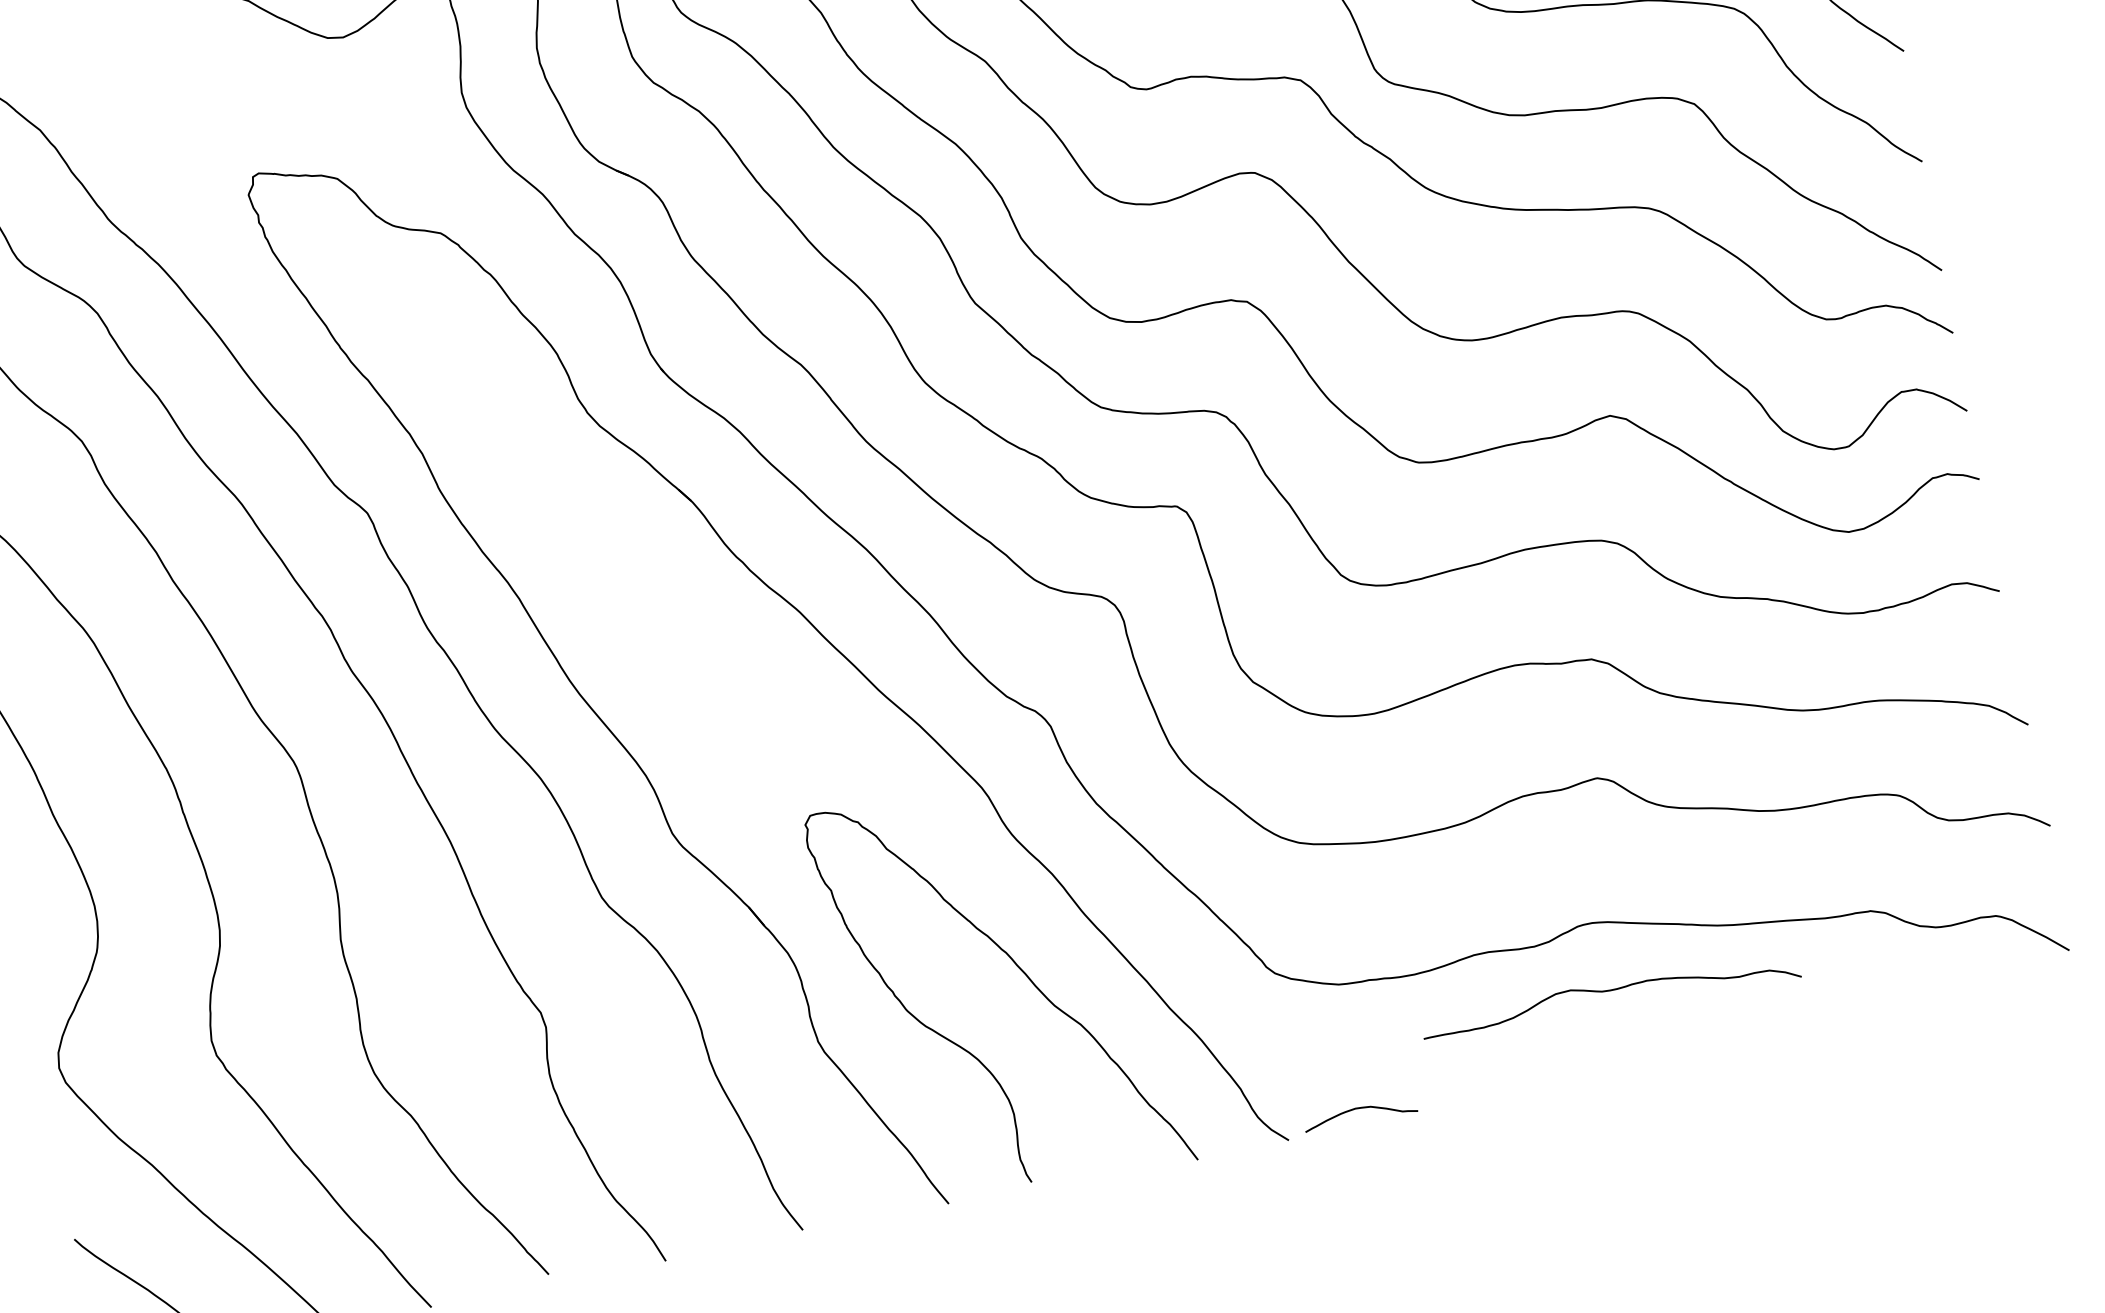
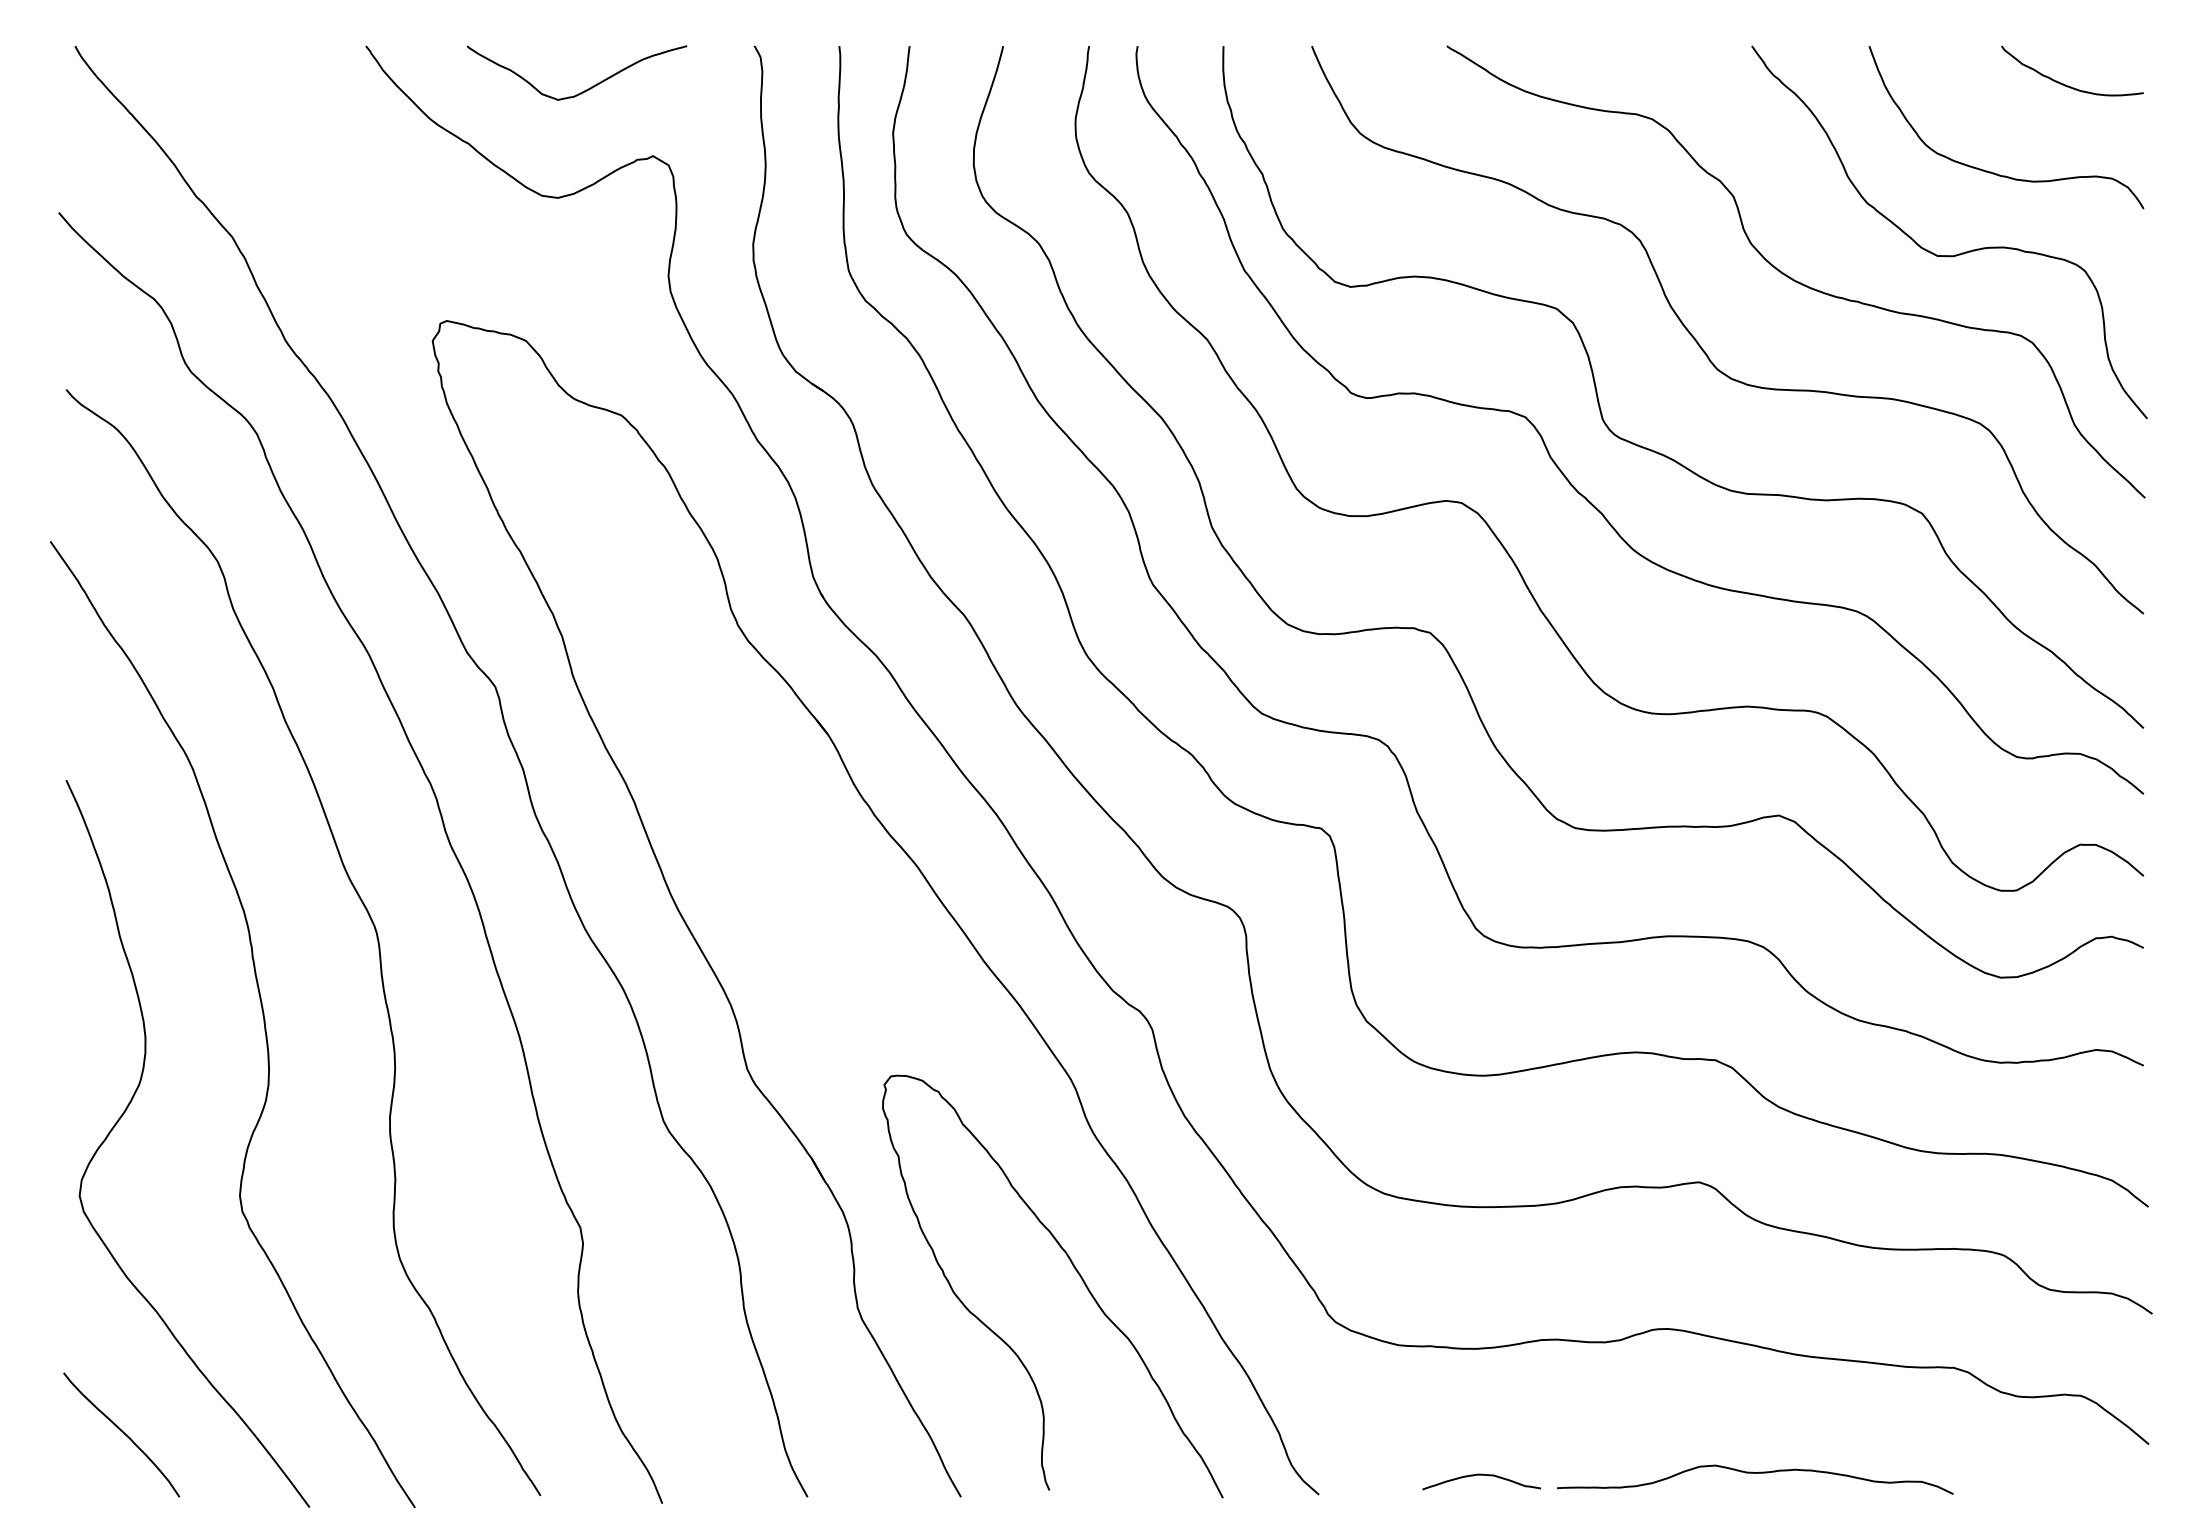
curve: (1609, 991) -> (1755, 1473), moved
curve: (1359, 1108) -> (1481, 1475), moved

